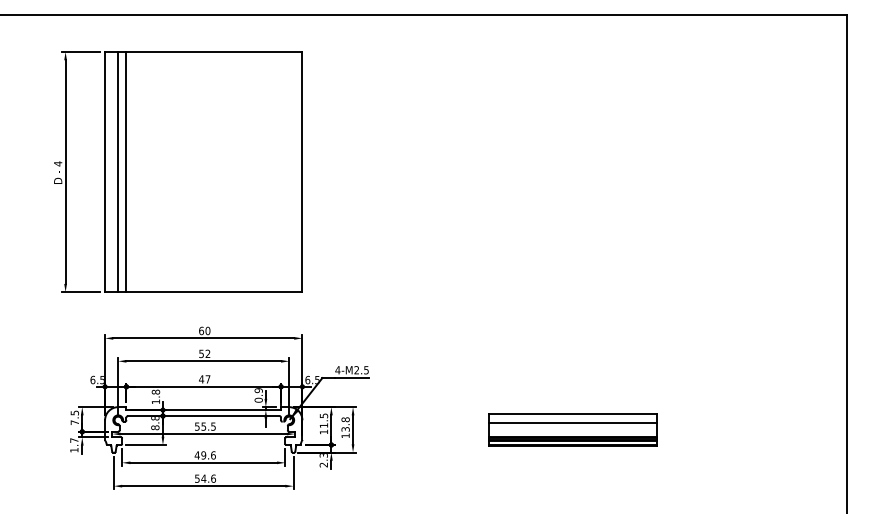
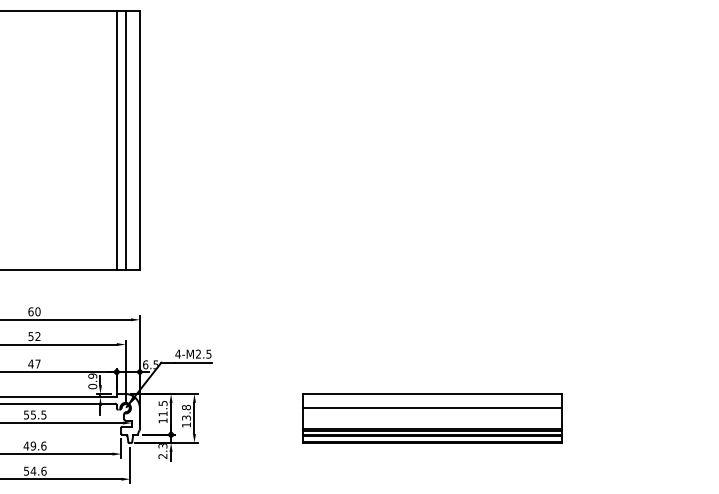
line: (281, 172) -> (117, 140), added
line: (289, 172) -> (125, 140), added
part: (572, 429) -> (431, 418), size x1.43

